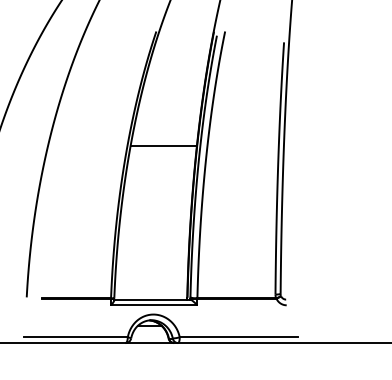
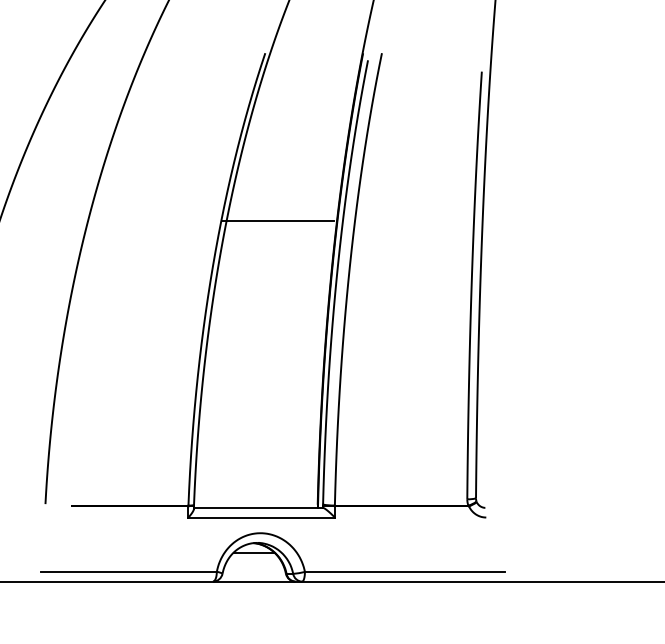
line: (163, 145) -> (277, 221), moved

